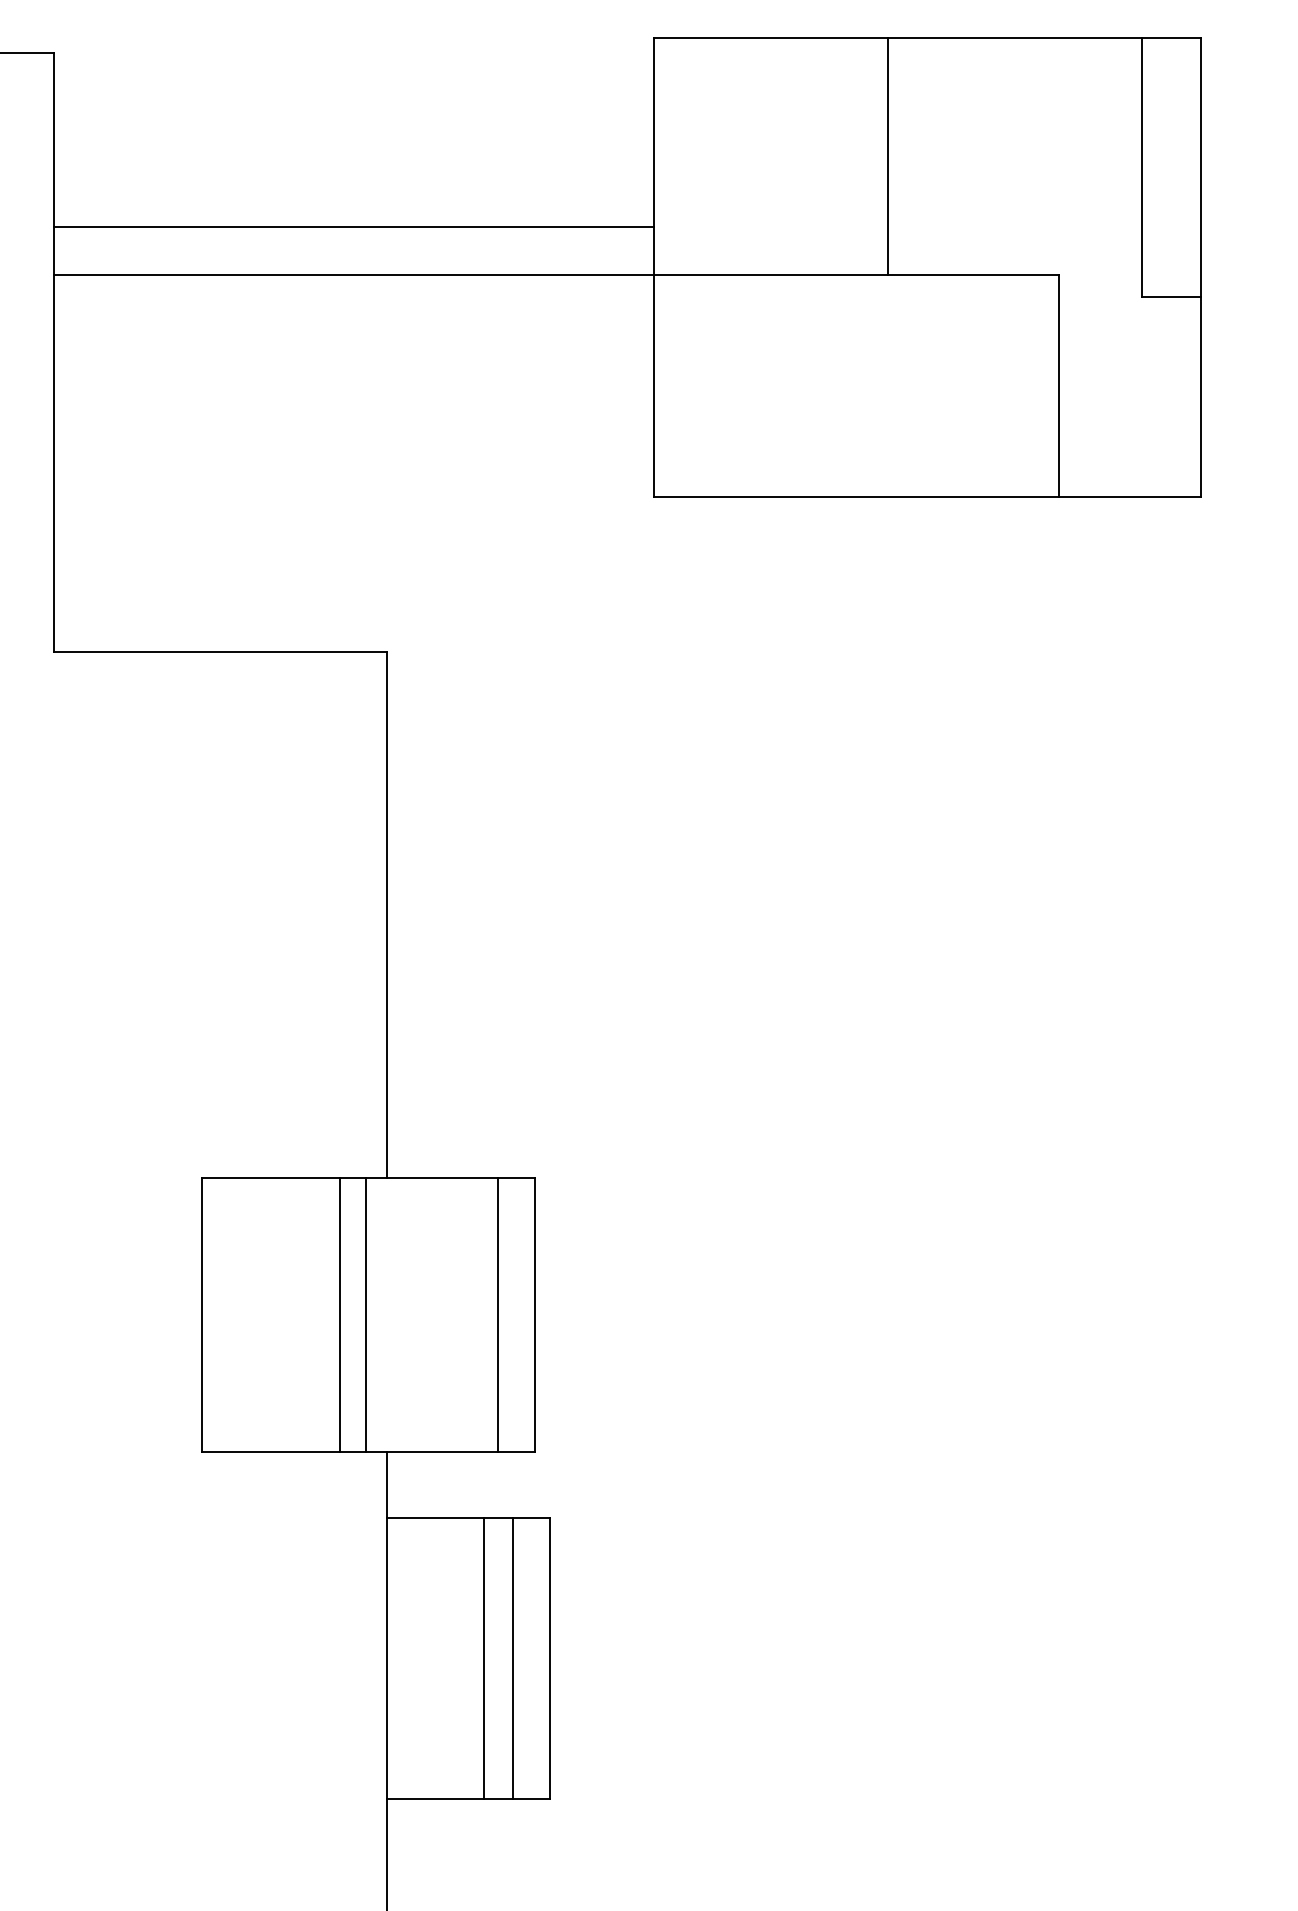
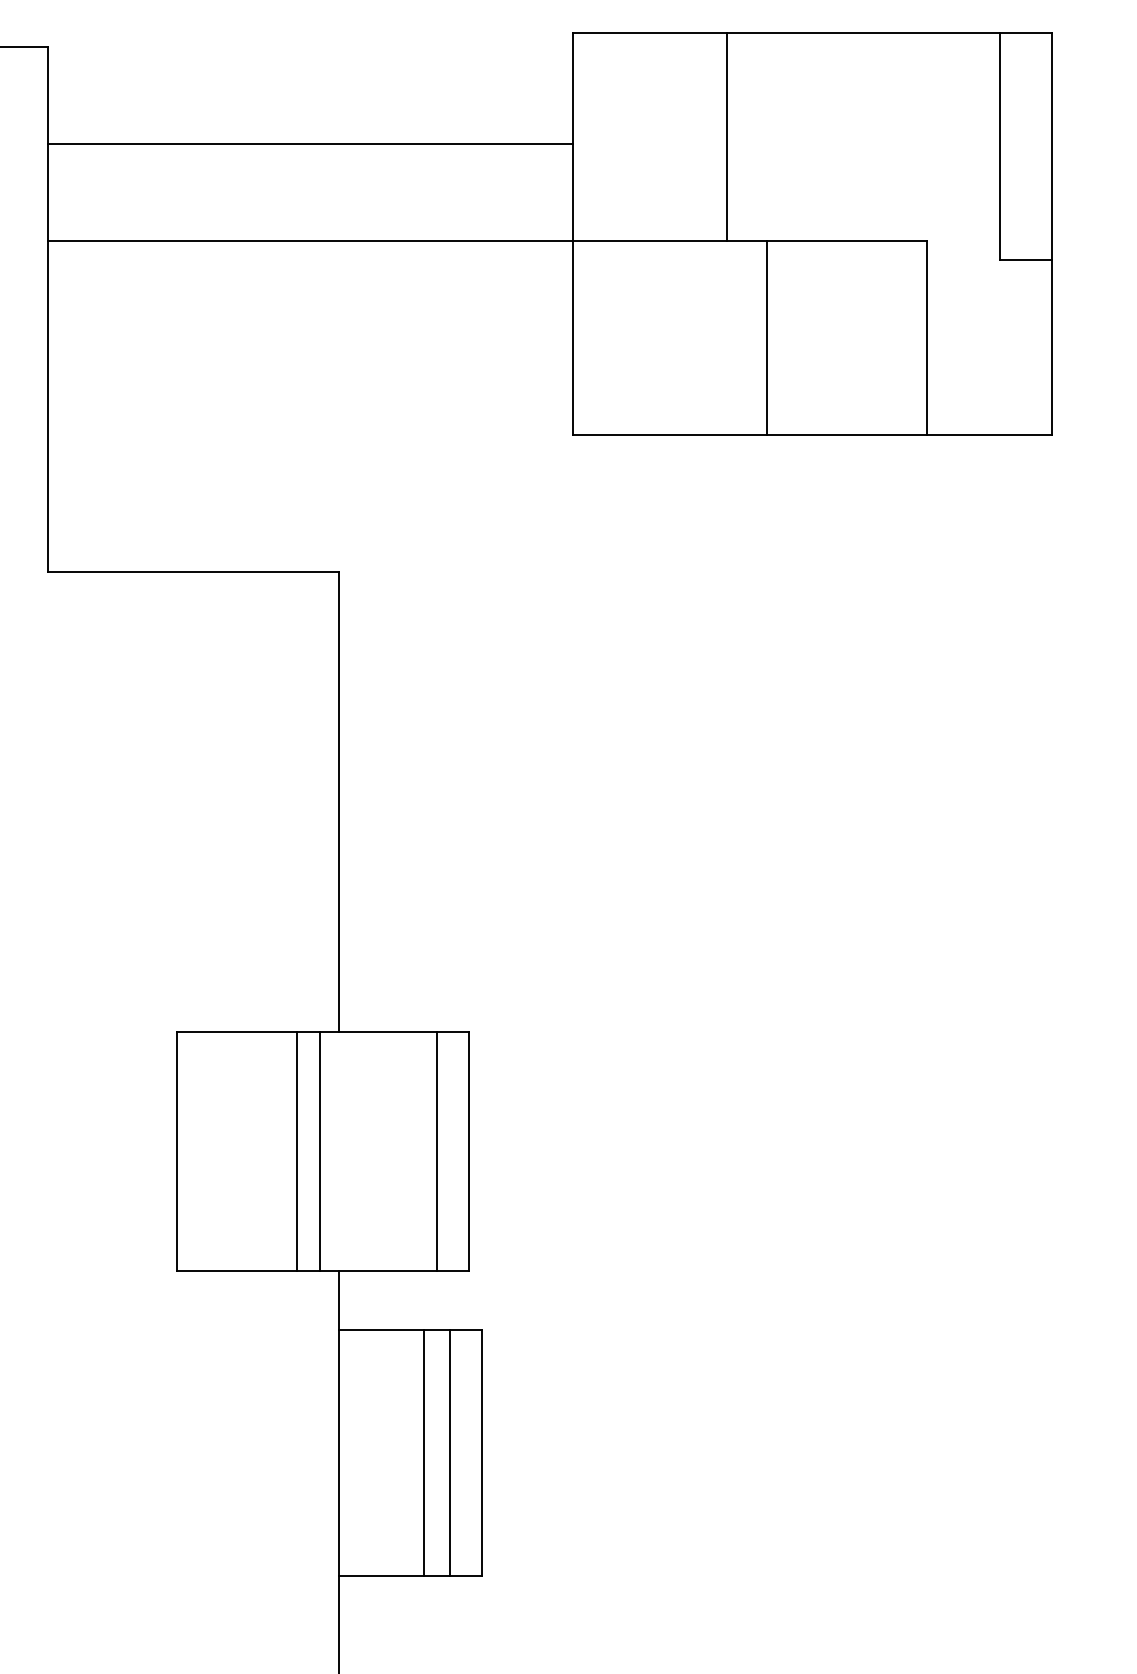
line: (887, 156) -> (726, 137), moved
line: (353, 227) -> (309, 144), moved
line: (875, 386) -> (766, 338), added

